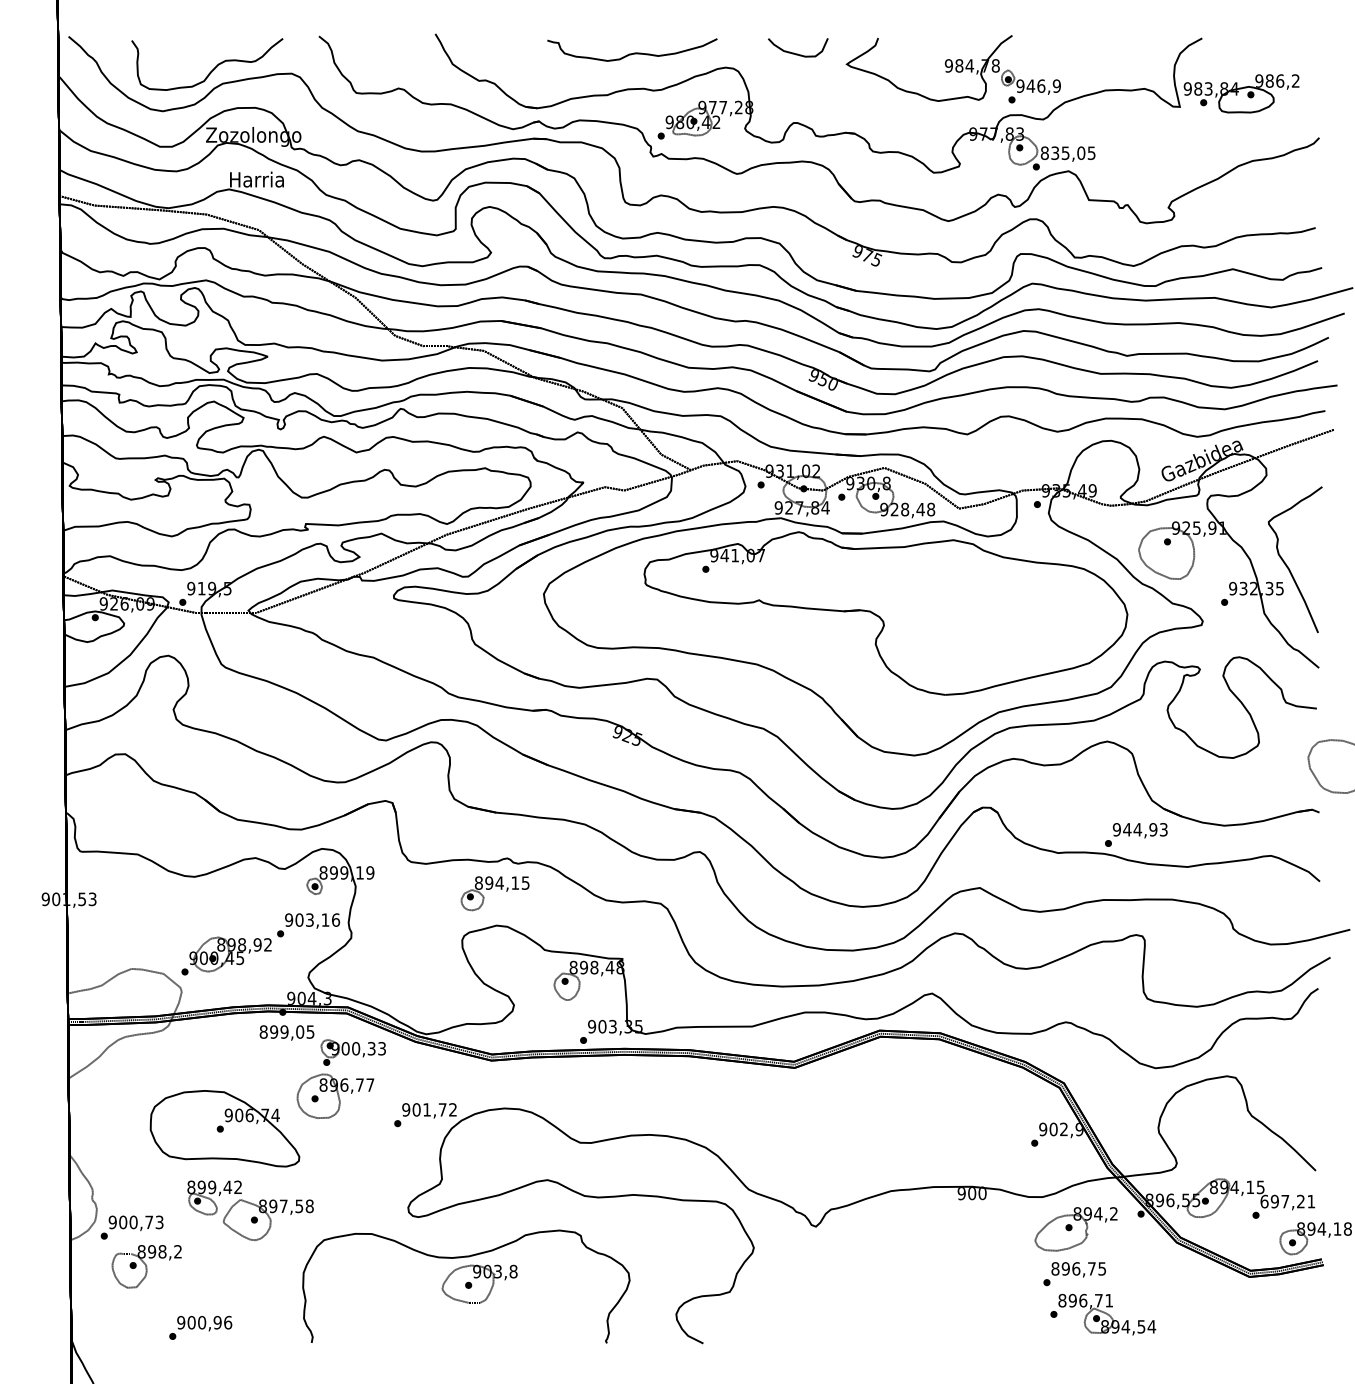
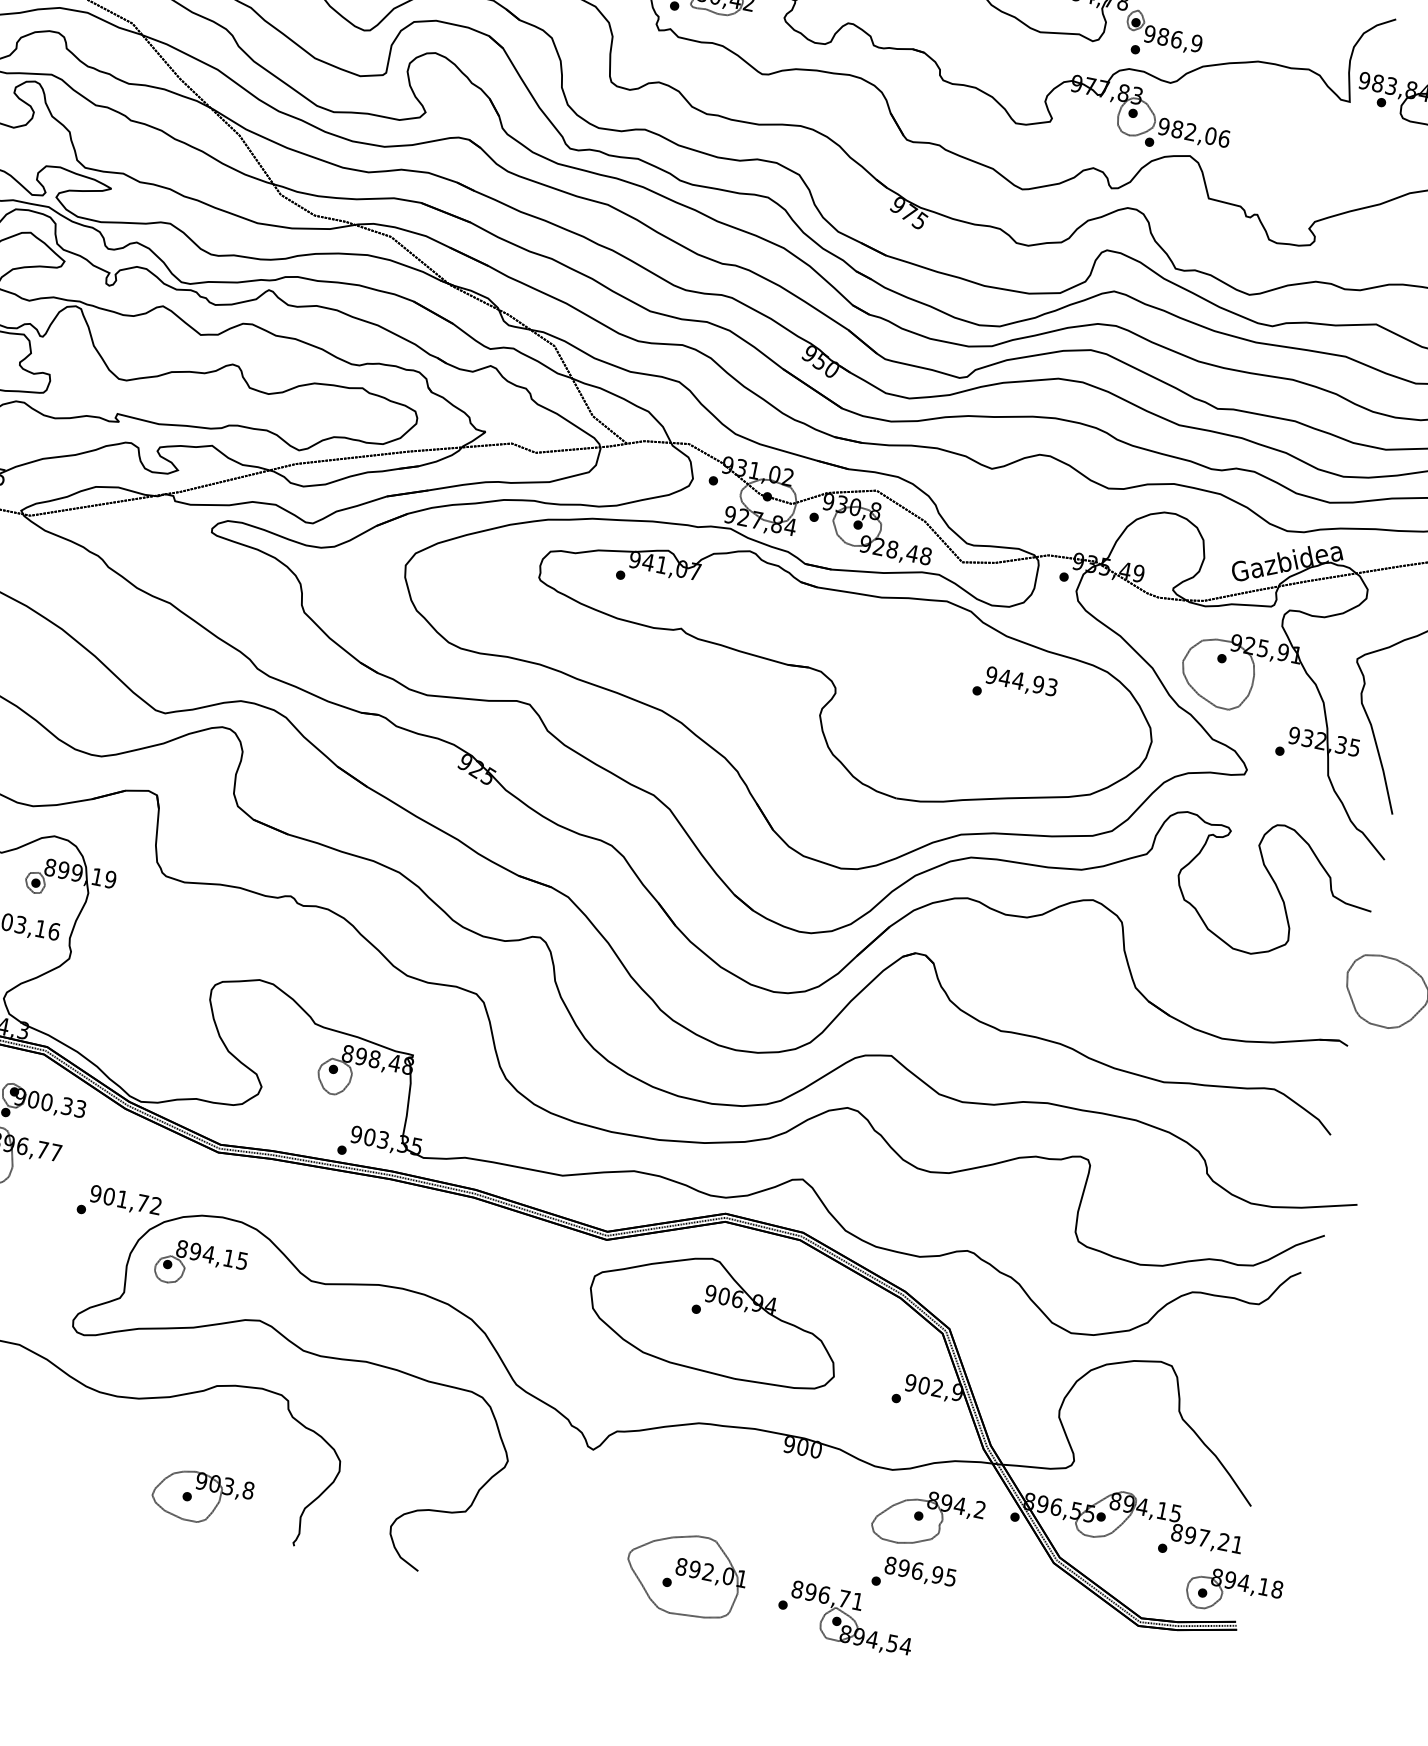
text: (1030, 85) -> (1162, 35), 946,9 -> 986,9
text: (1067, 153) -> (1193, 132), 835,05 -> 982,06
text: (1136, 834) -> (1015, 686), moved
part: (494, 893) -> (199, 1266), moved
part: (887, 1109) -> (715, 1317), added
text: (1264, 1201) -> (1177, 1532), 697,21 -> 897,21
text: (1091, 1268) -> (937, 1574), 896,75 -> 896,95
part: (479, 1283) -> (201, 1497), moved
part: (903, 1306) -> (685, 1574), added
part: (1103, 1314) -> (846, 1617), moved

